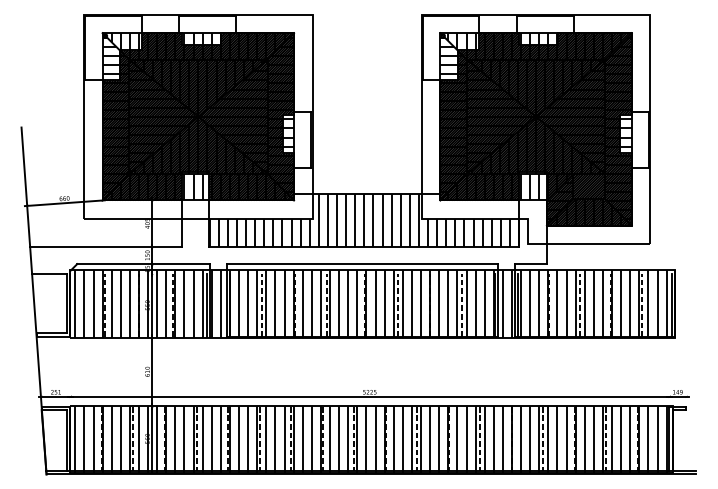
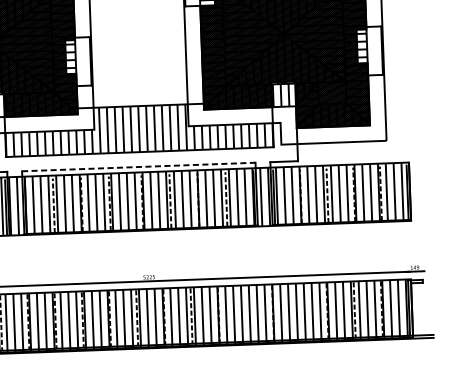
line: (362, 264) -> (138, 167), solid -> dashed
line: (480, 438) -> (246, 313), removed
line: (543, 438) -> (300, 311), removed

